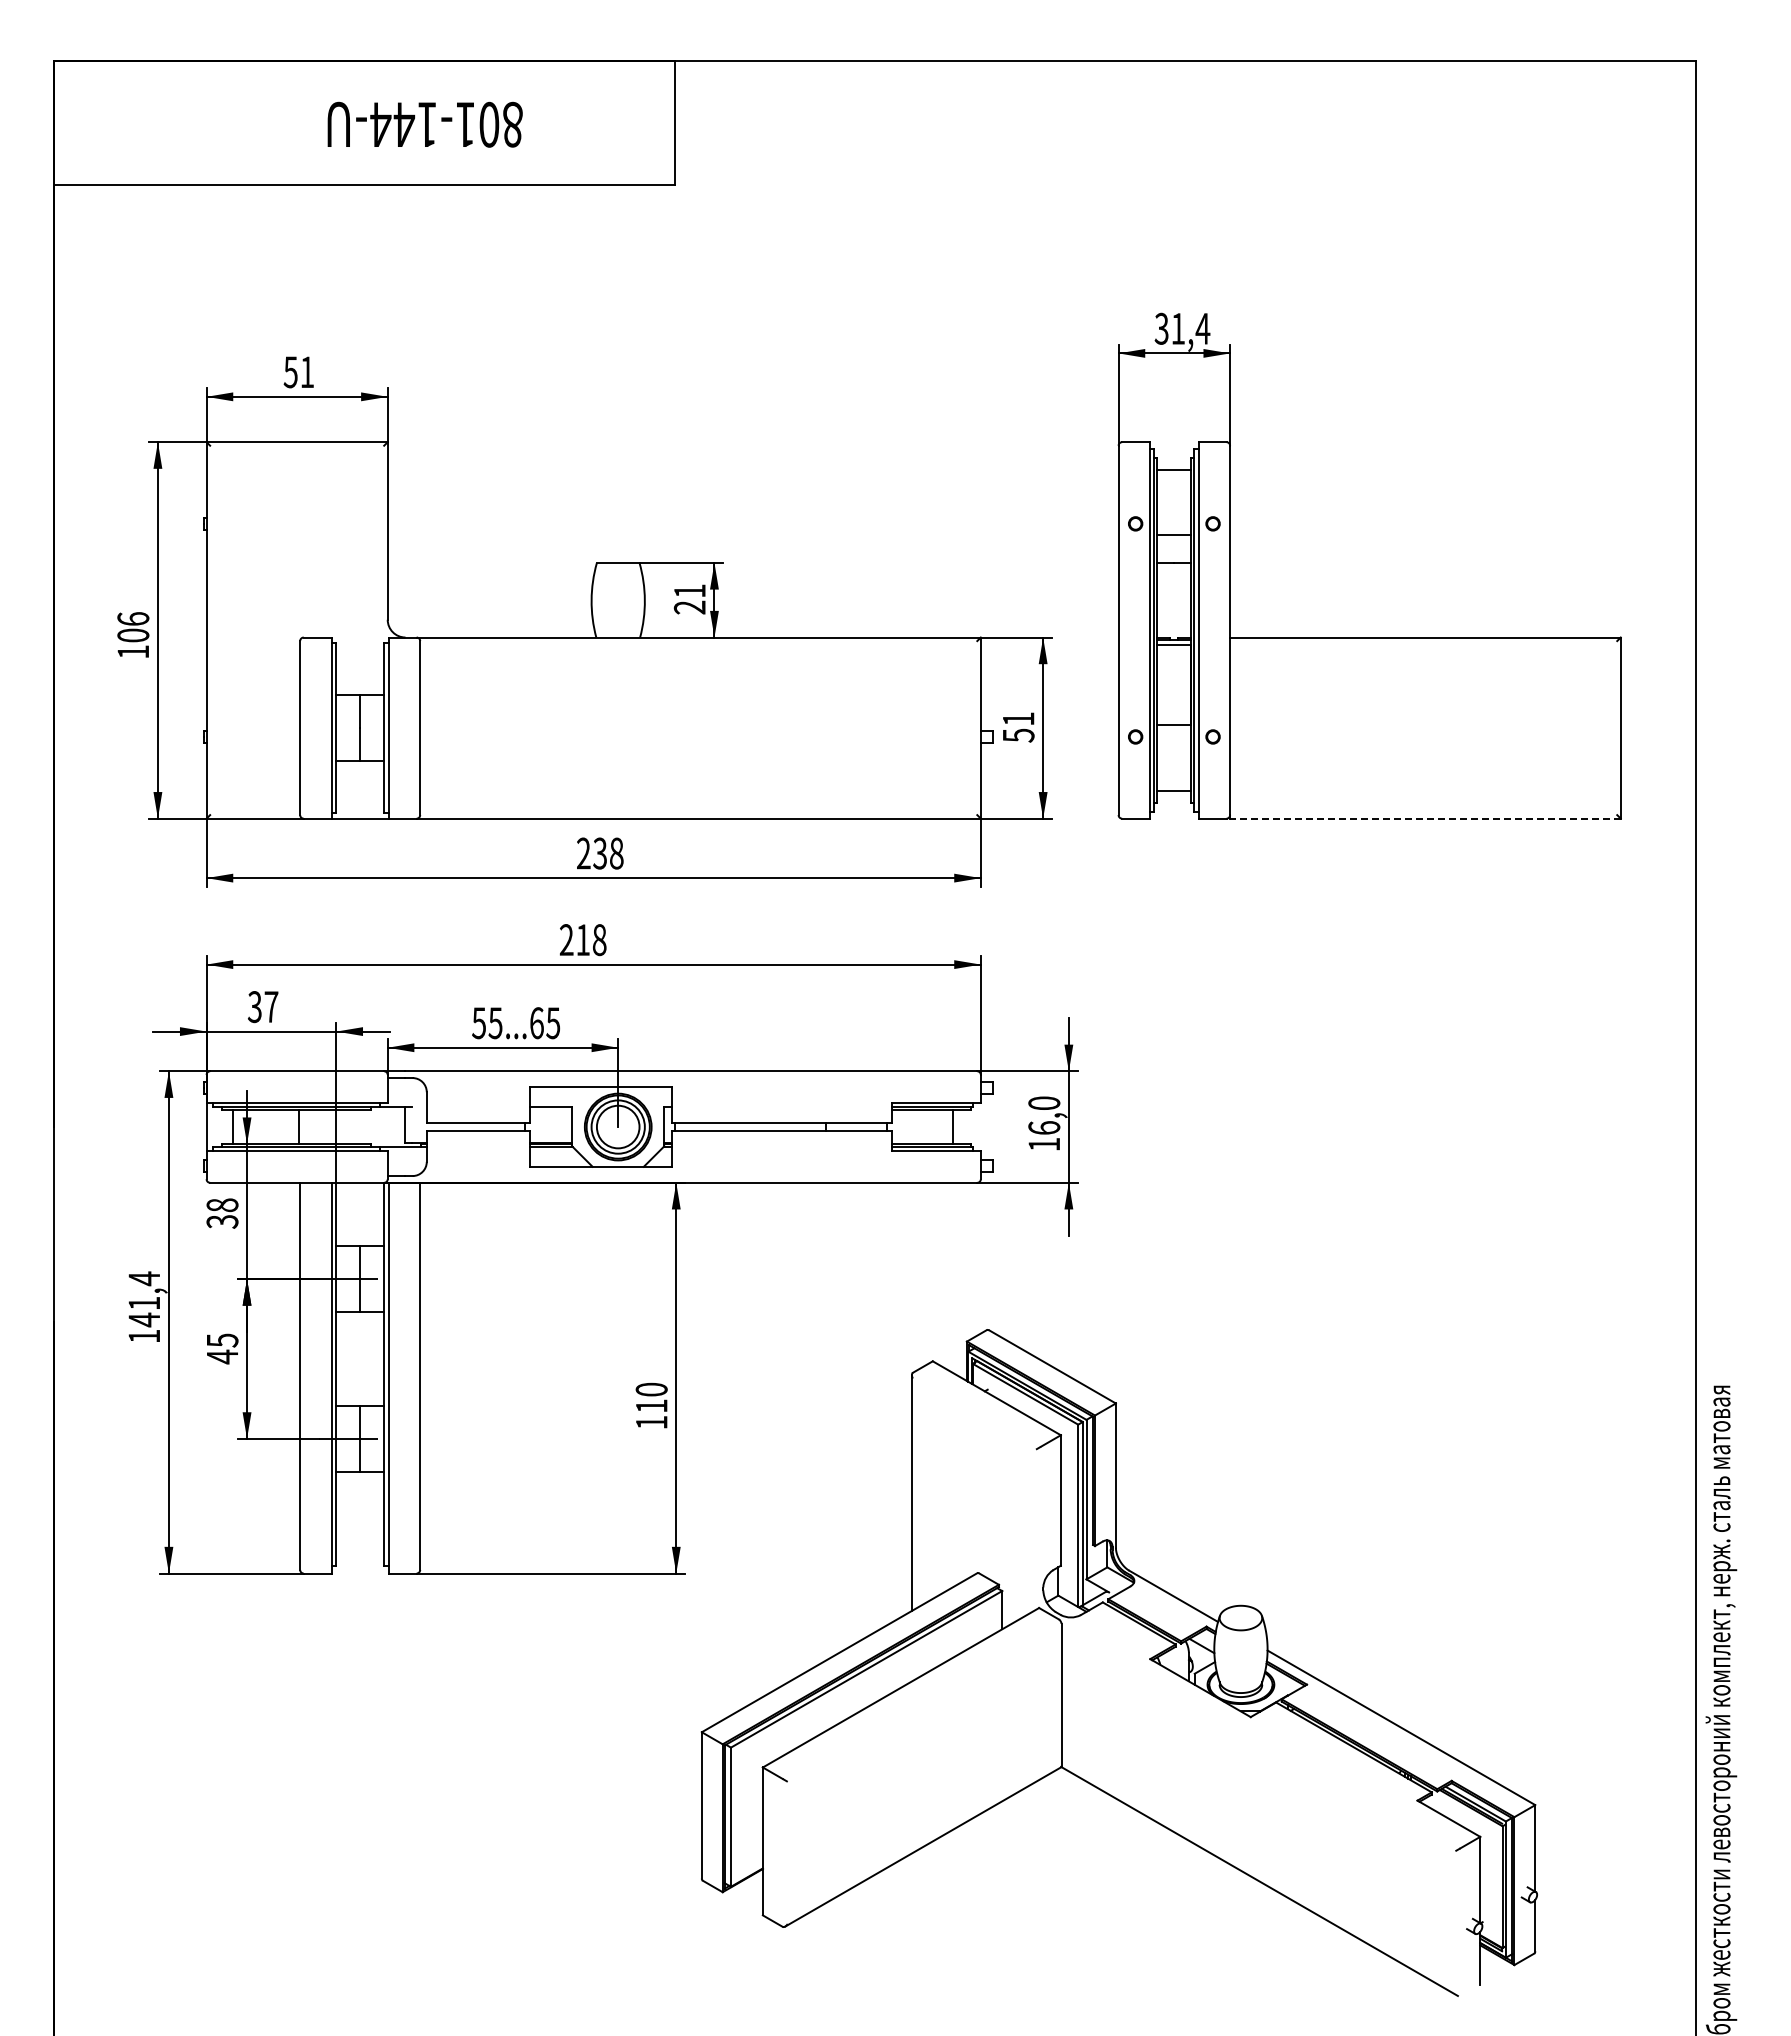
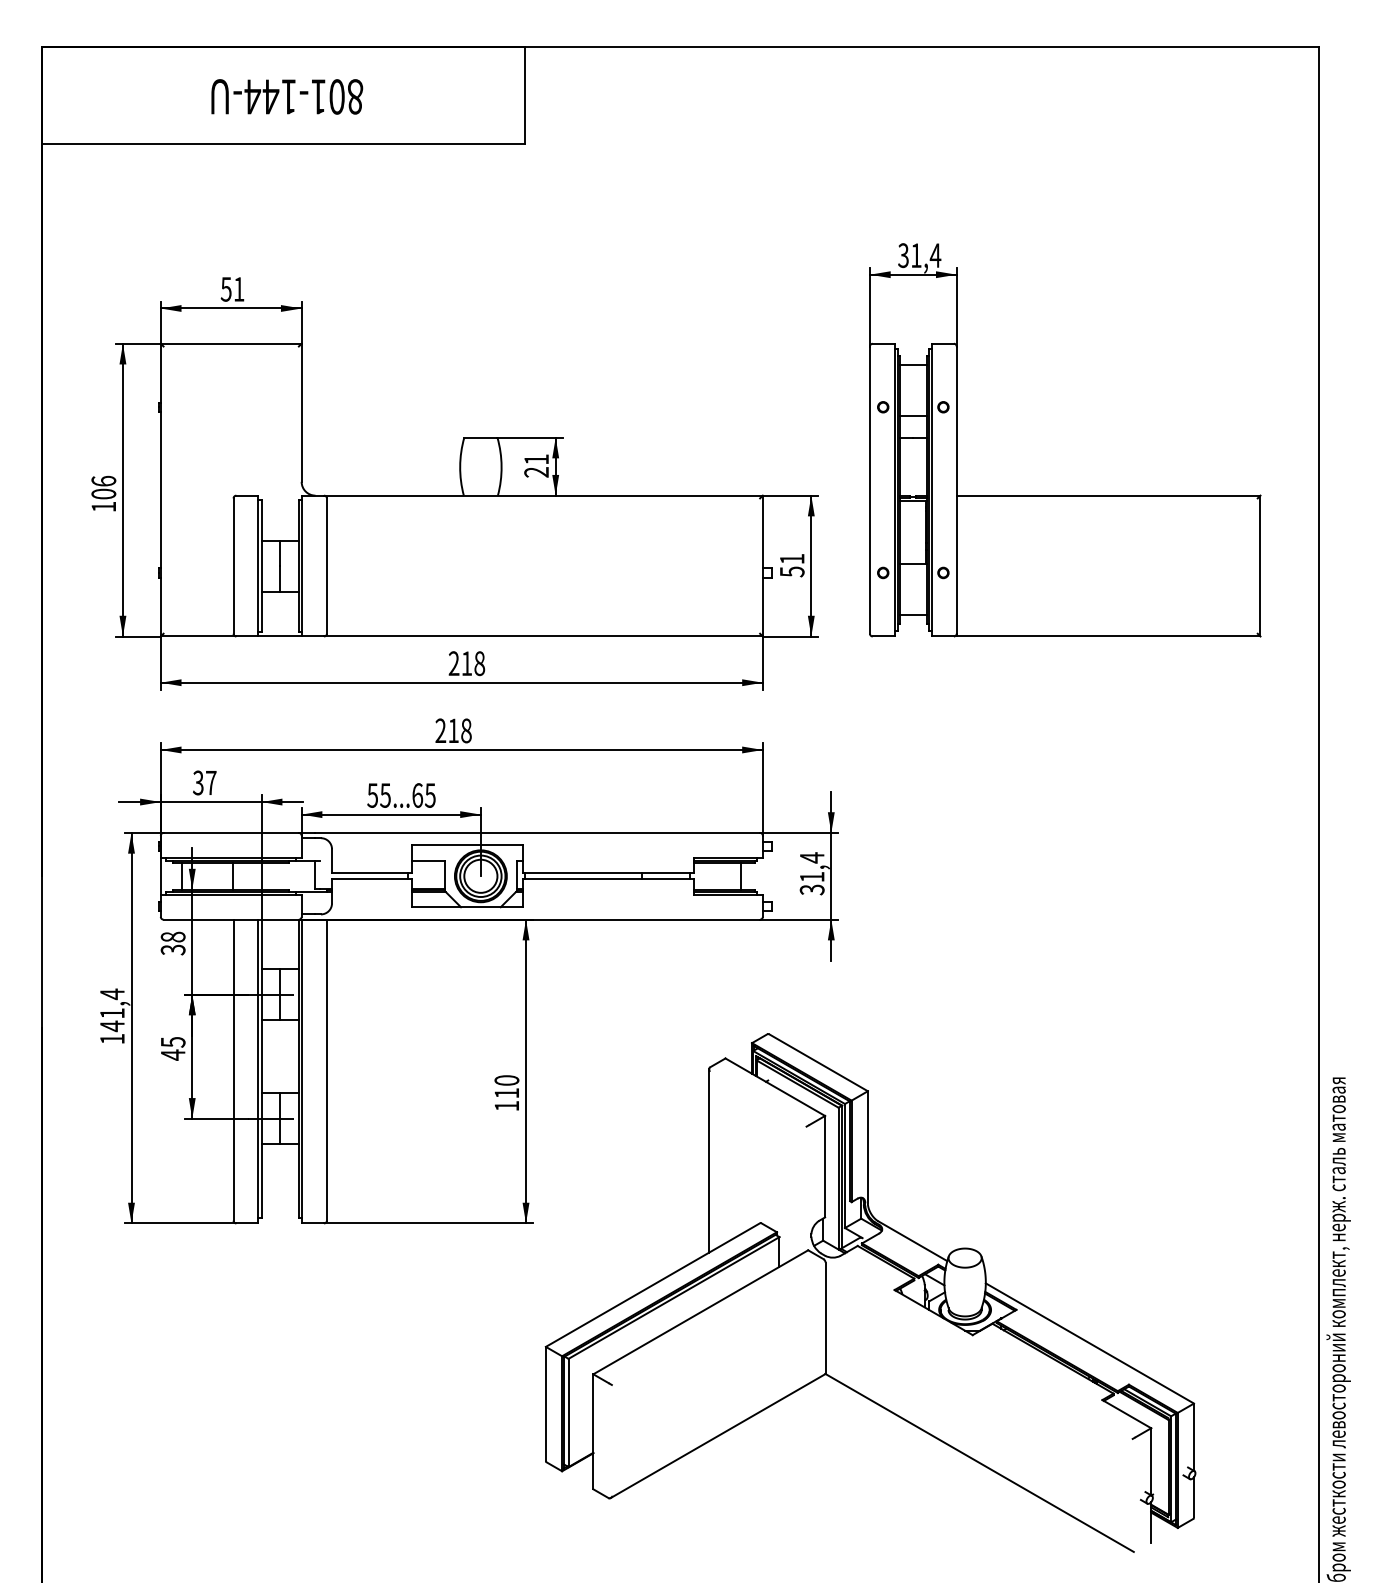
text: (424, 124) -> (286, 96), moved
line: (1424, 818) -> (1107, 636), dashed -> solid
text: (599, 853) -> (466, 663), 238 -> 218
text: (1044, 1123) -> (812, 873), 16,0 -> 31,4

